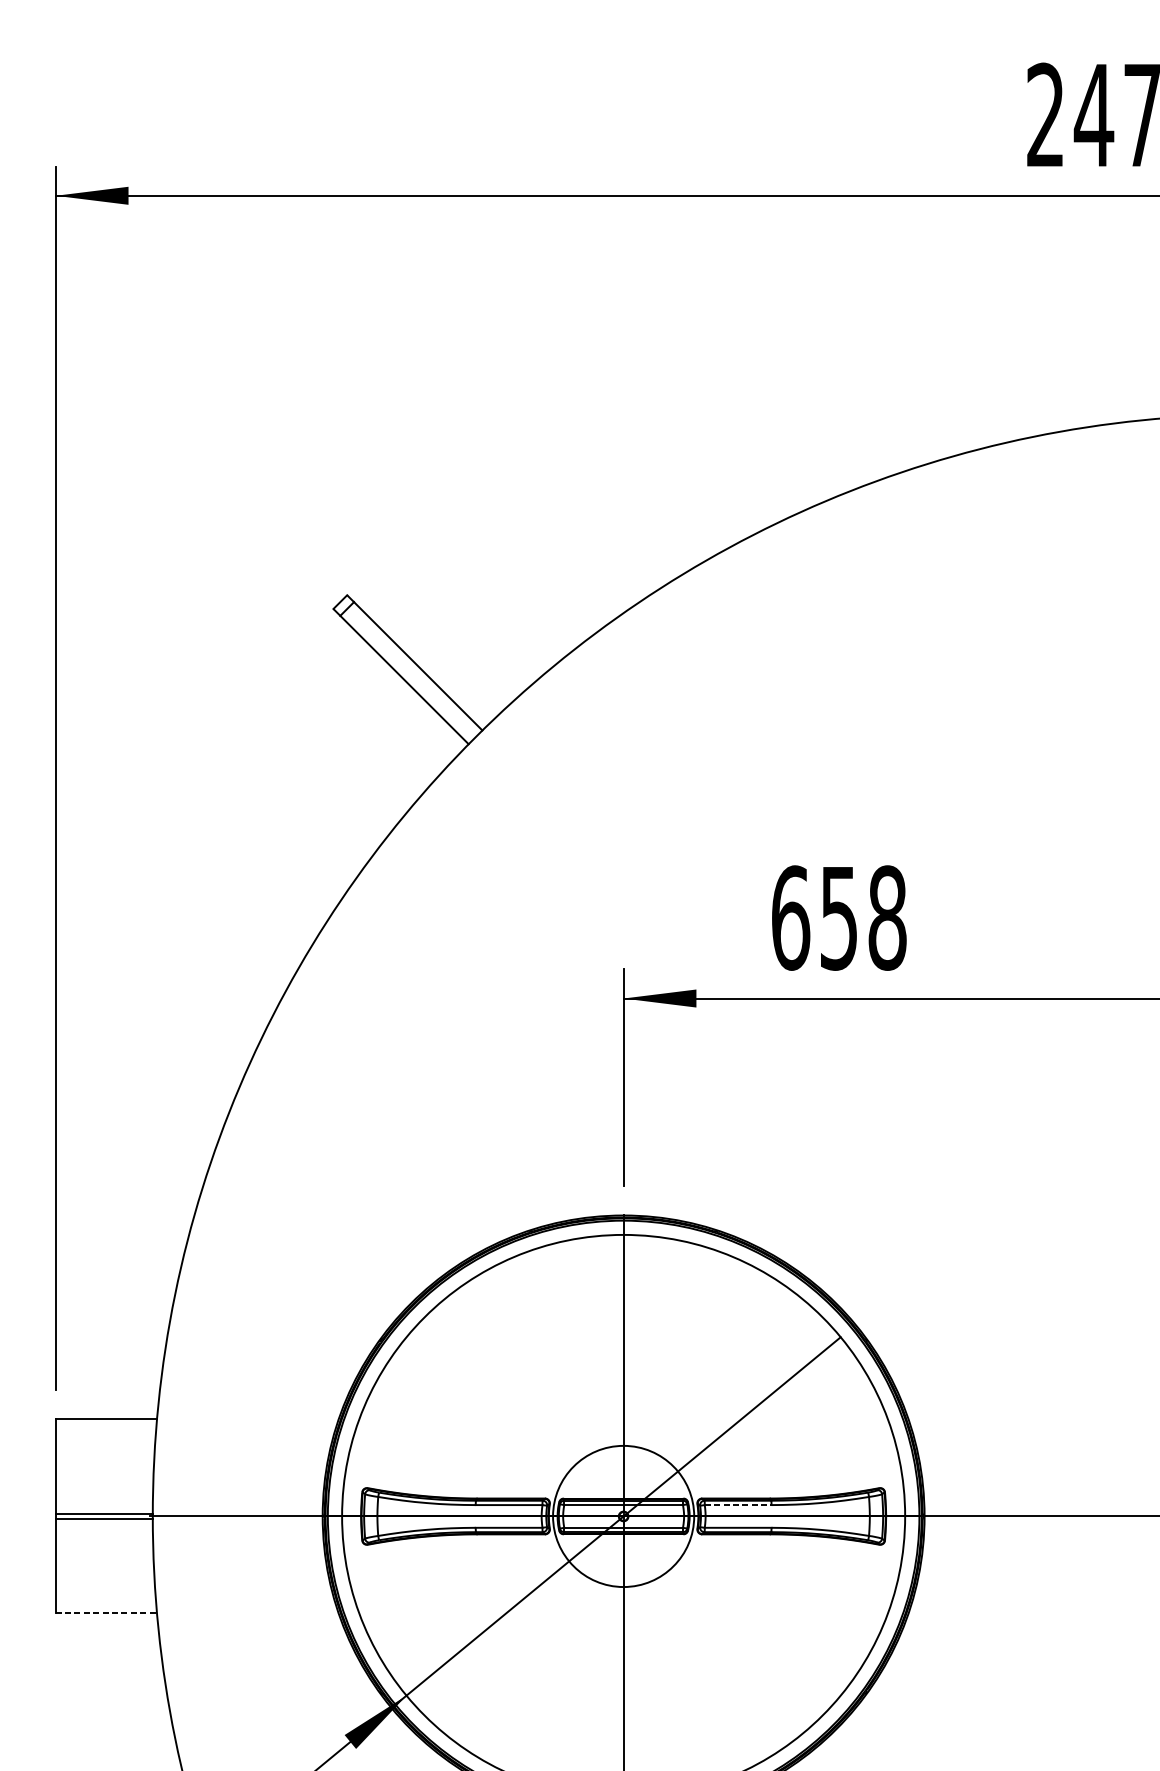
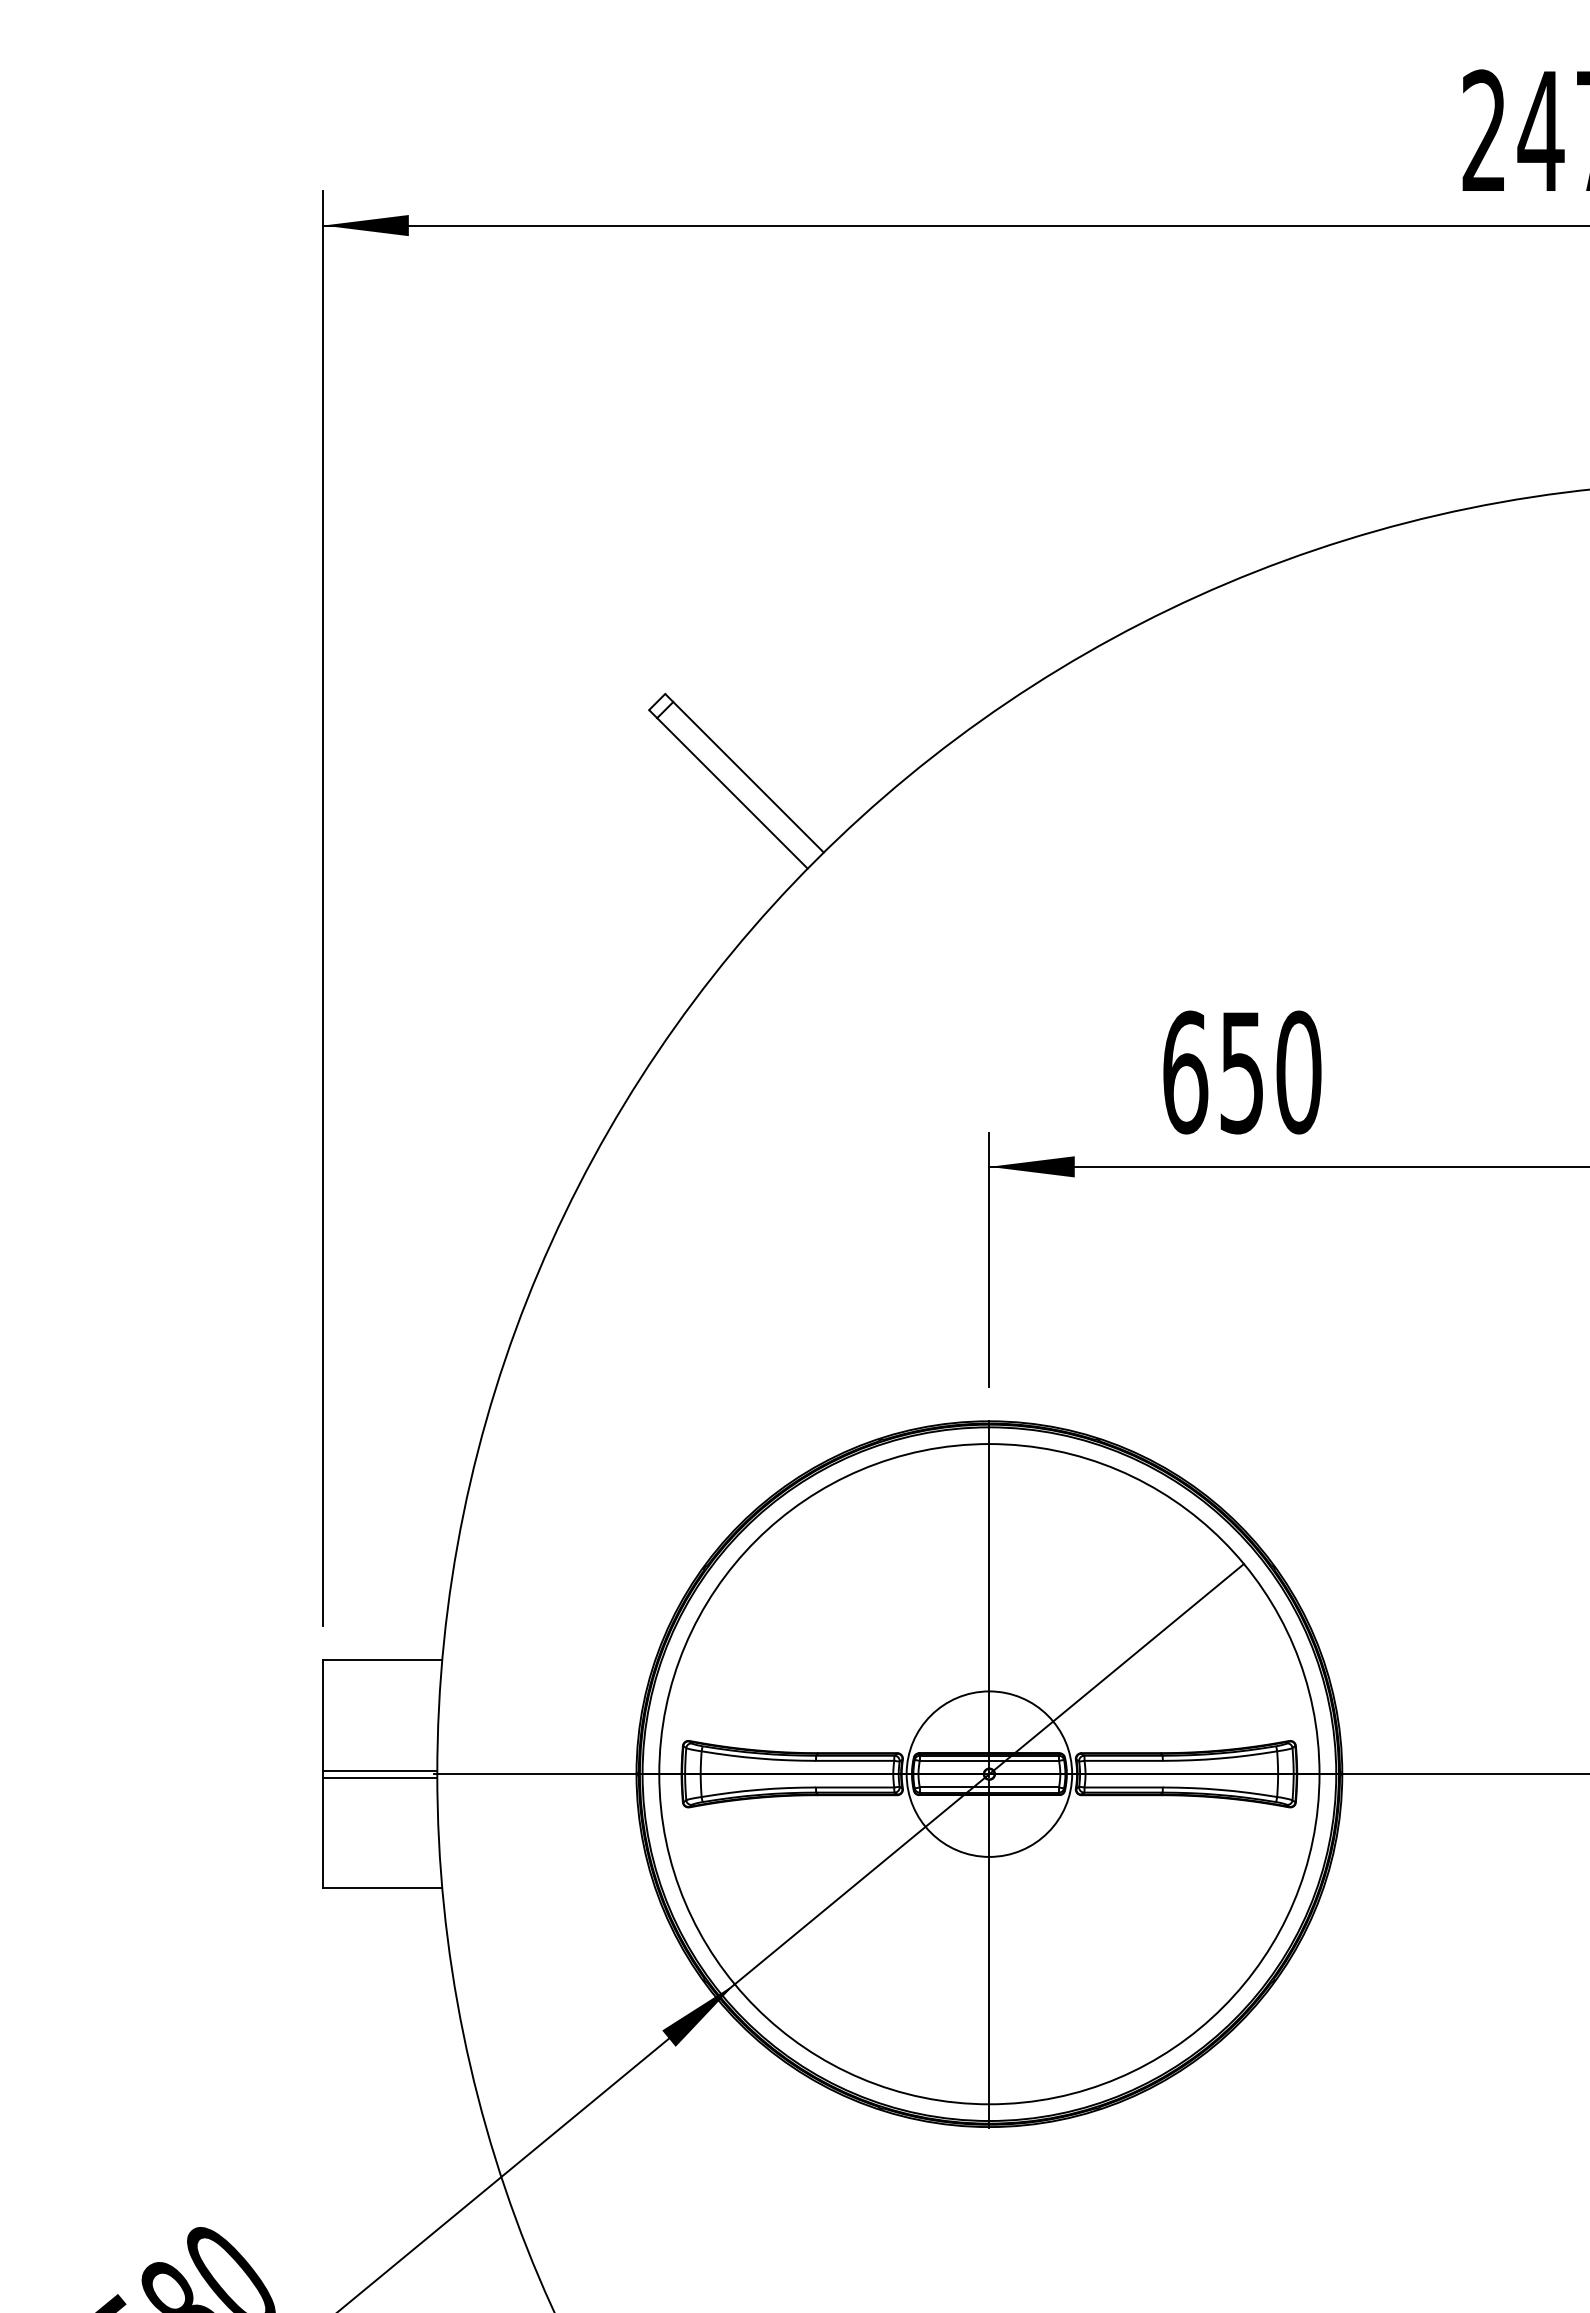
text: (887, 918) -> (1298, 1072), 658 -> 650
line: (738, 1504) -> (1124, 1760), dashed -> solid
line: (106, 1613) -> (383, 1887), dashed -> solid

